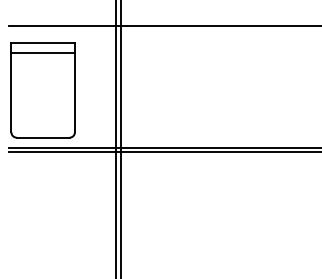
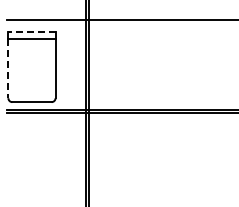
line: (42, 43) -> (31, 32), solid -> dashed
line: (11, 92) -> (8, 68), solid -> dashed

